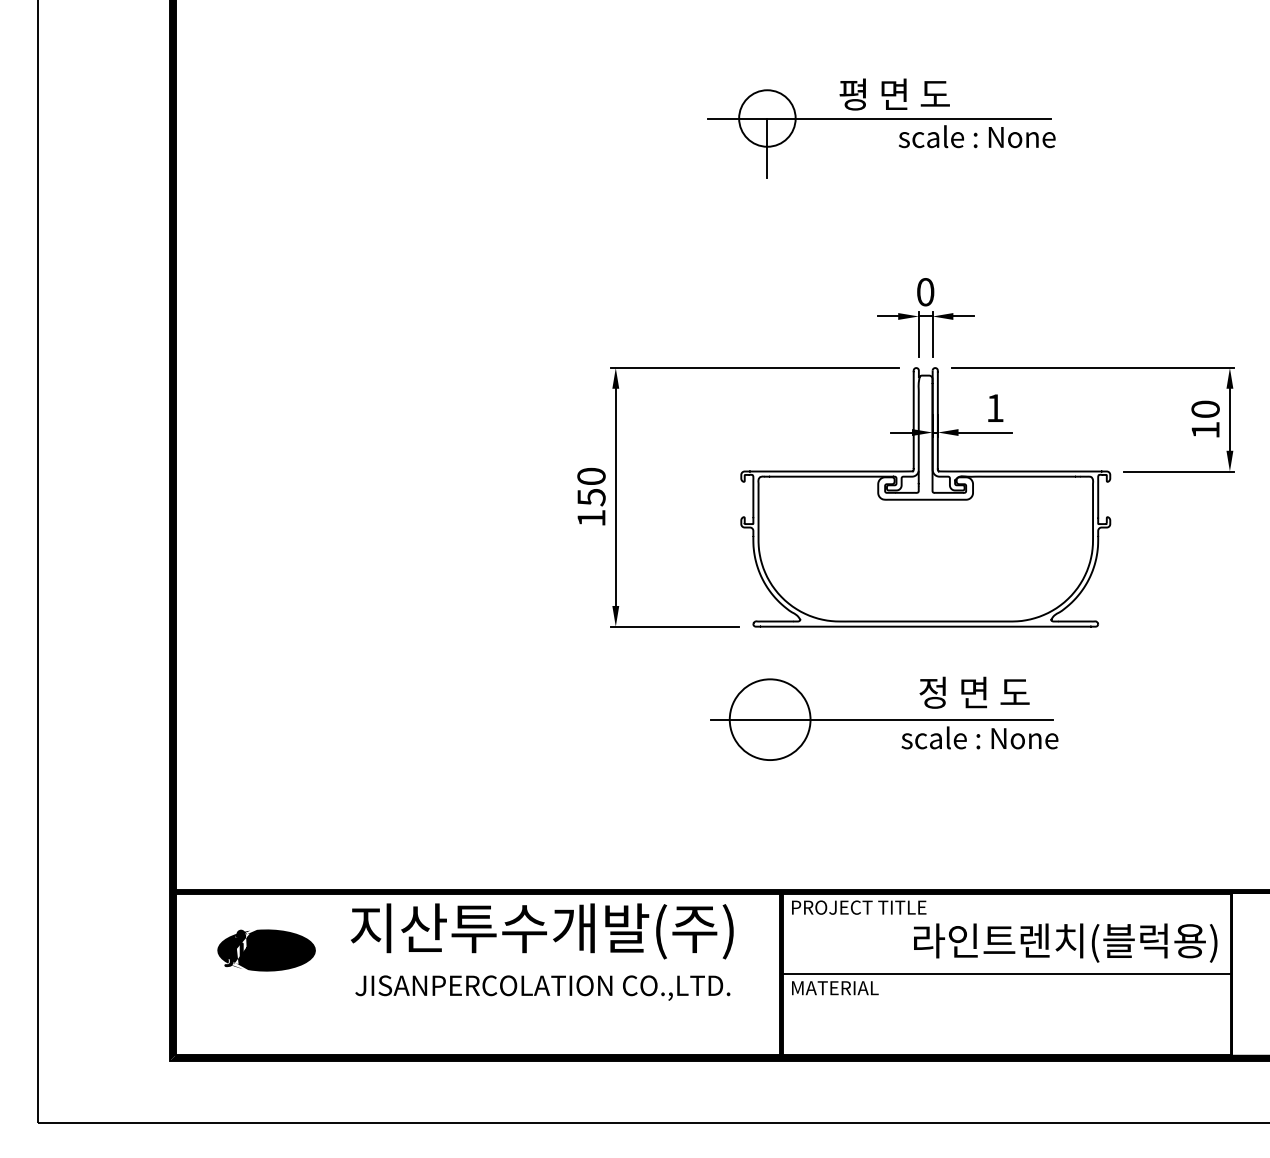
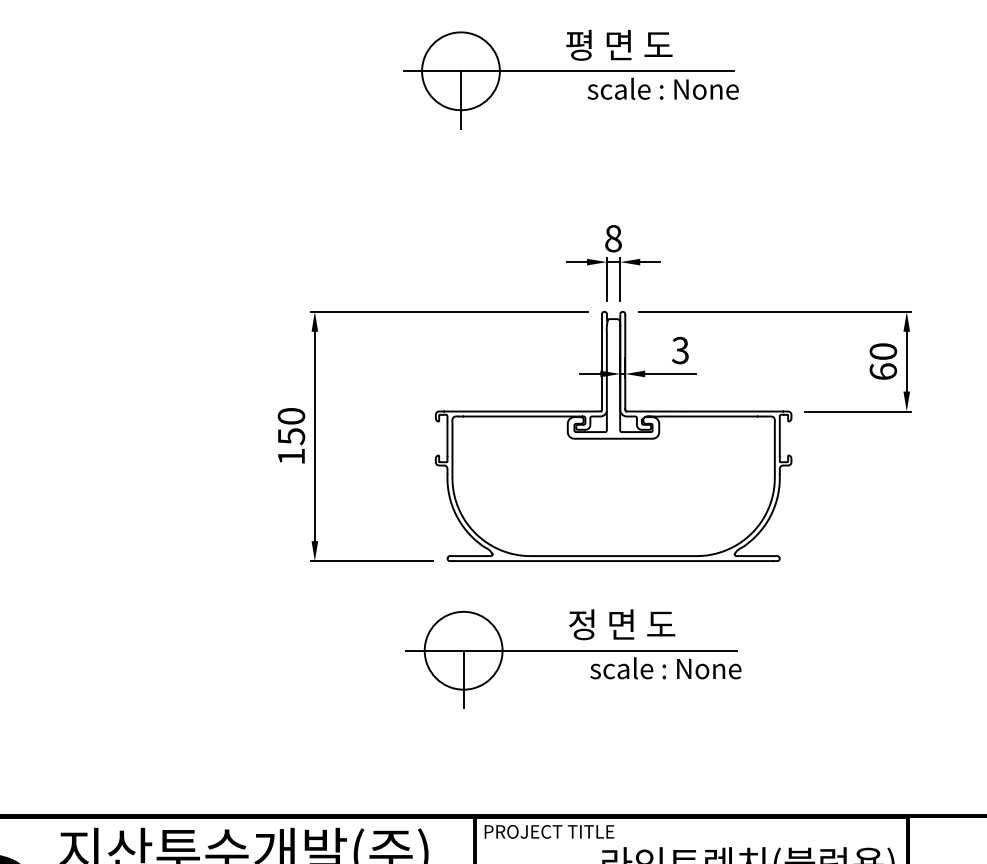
text: (894, 94) -> (619, 45), moved
circle: (767, 118) -> (461, 71), size x1.43
text: (925, 292) -> (613, 238), 0 -> 8
text: (994, 408) -> (679, 350), 1 -> 3
text: (1205, 429) -> (883, 371), 10 -> 60
text: (974, 692) -> (622, 624), moved
line: (770, 749) -> (463, 679), added

